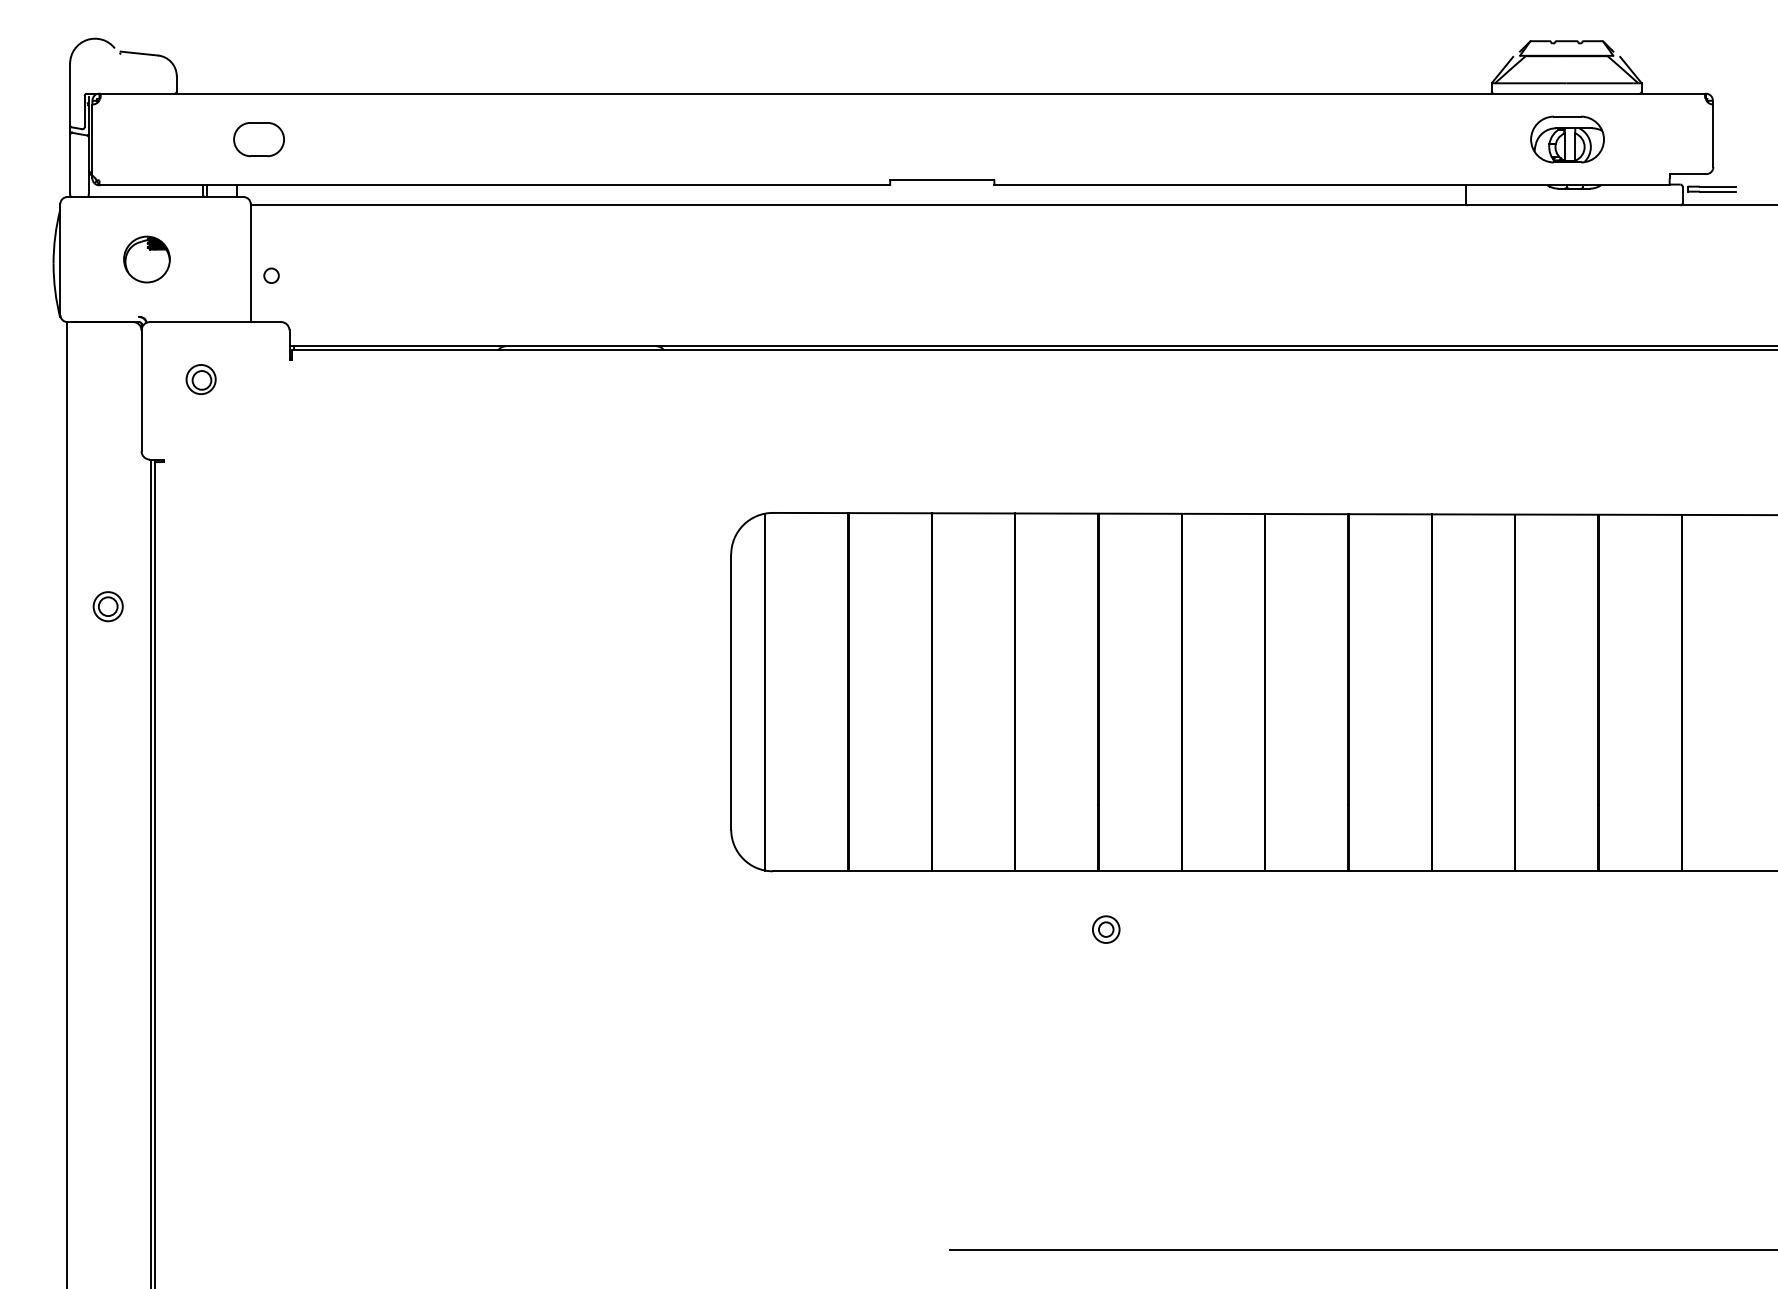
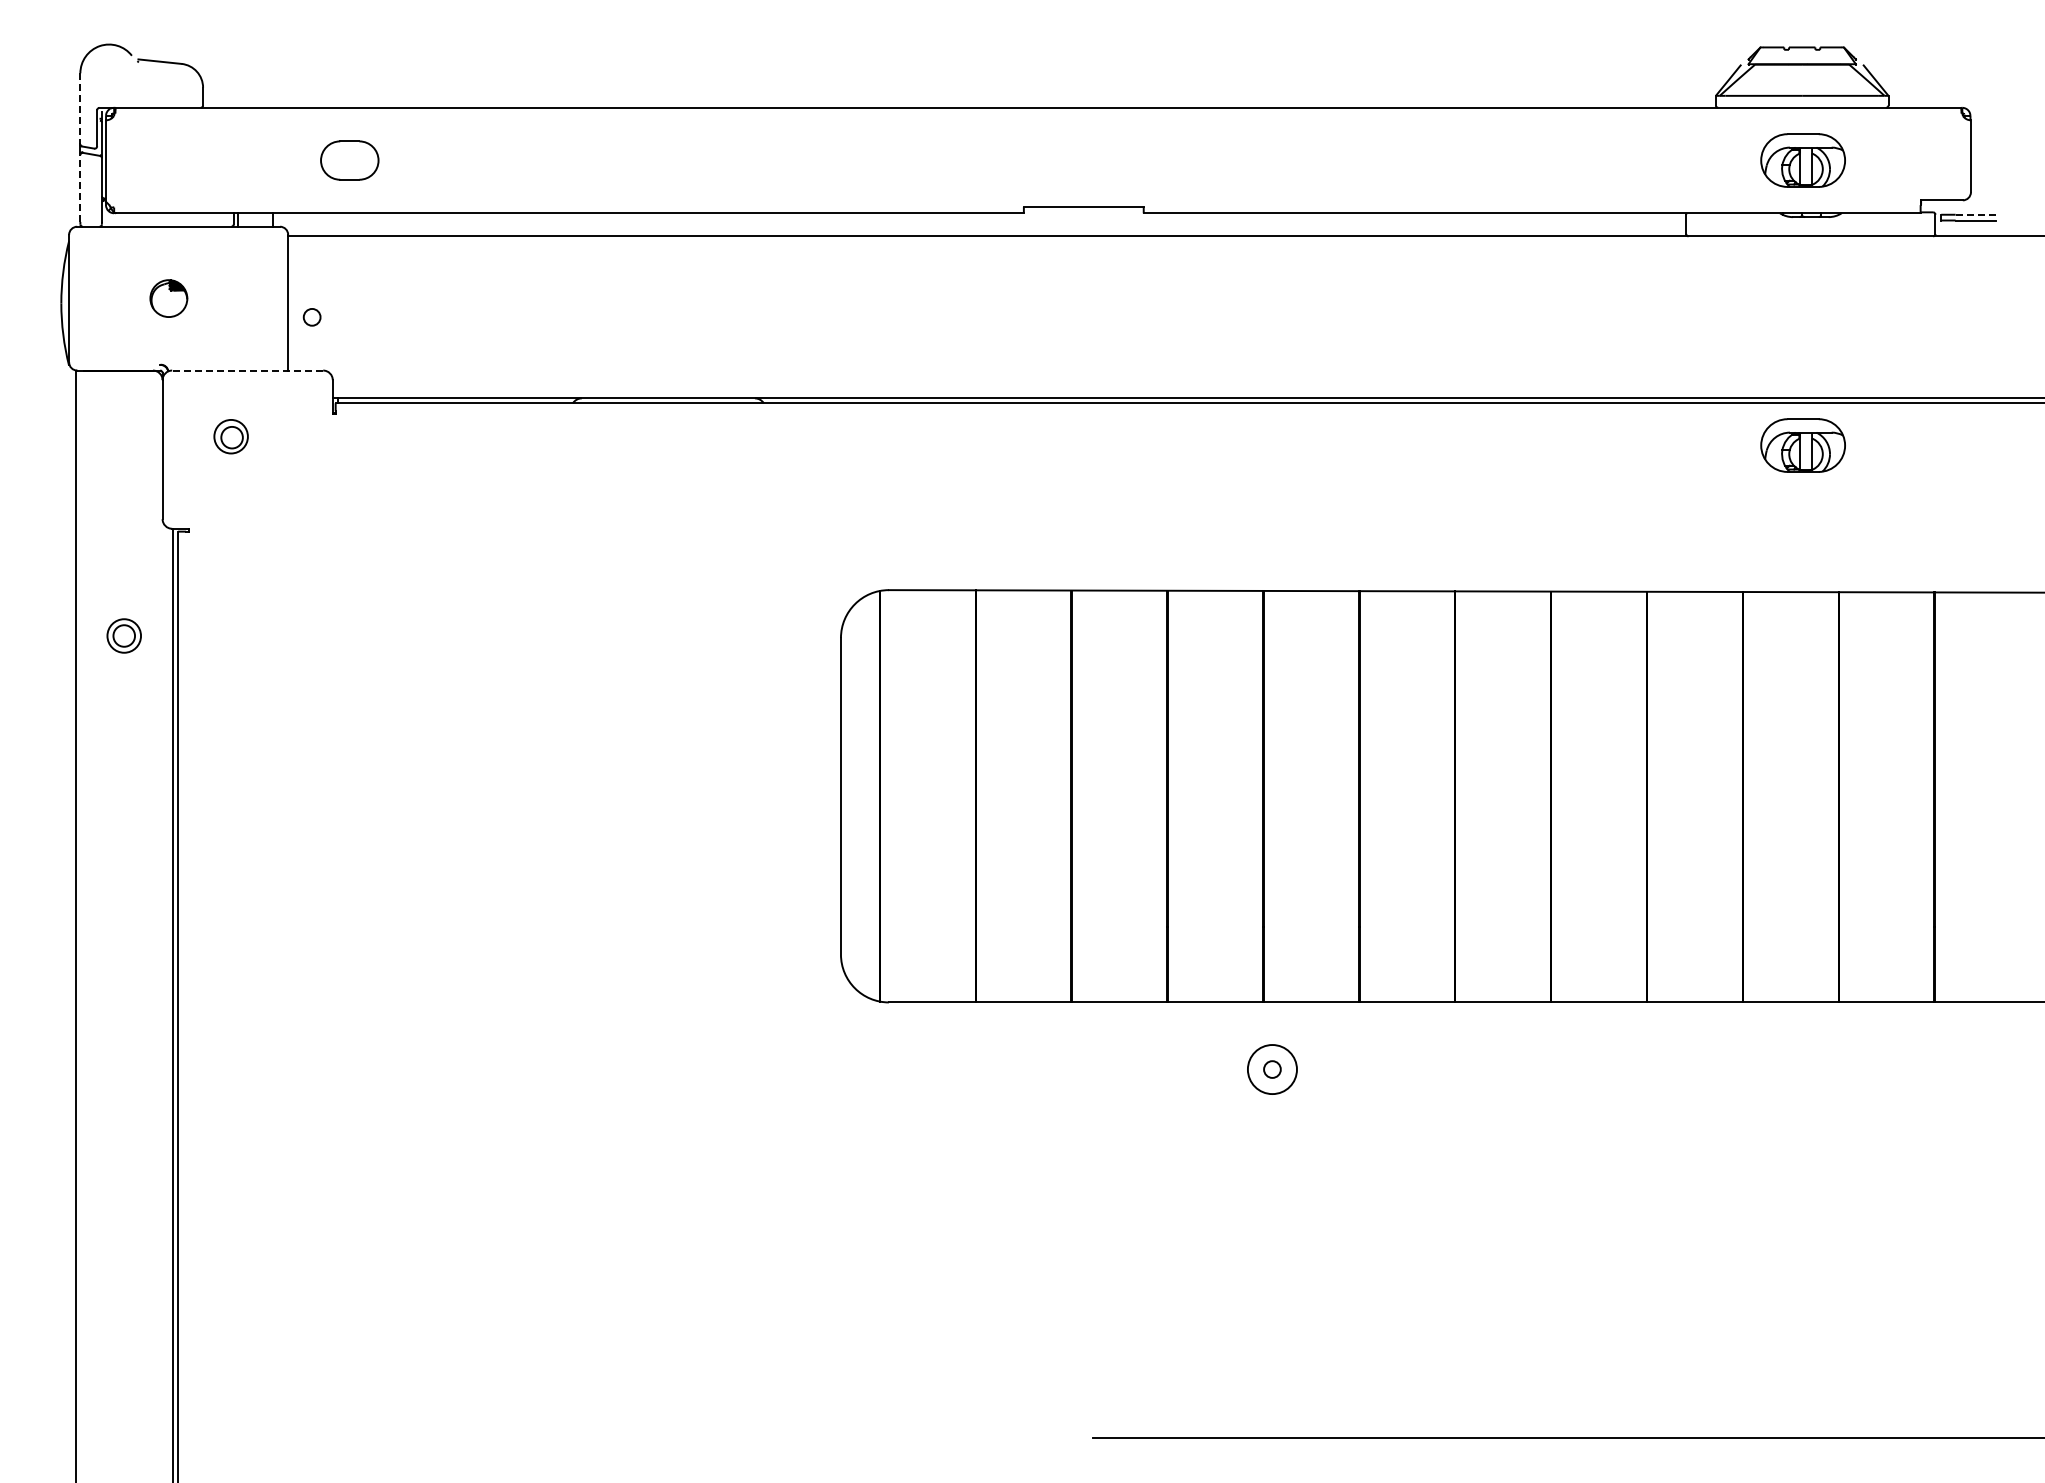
line: (70, 95) -> (80, 109), solid -> dashed
part: (258, 139) -> (349, 160), moved
line: (70, 163) -> (80, 188), solid -> dashed
line: (1718, 186) -> (1976, 214), solid -> dashed
part: (146, 259) -> (168, 298), size x0.7
line: (215, 322) -> (247, 370), solid -> dashed
part: (1566, 387) -> (1802, 445), added
part: (107, 606) -> (123, 635), moved
circle: (1106, 929) -> (1272, 1069), size x1.6

